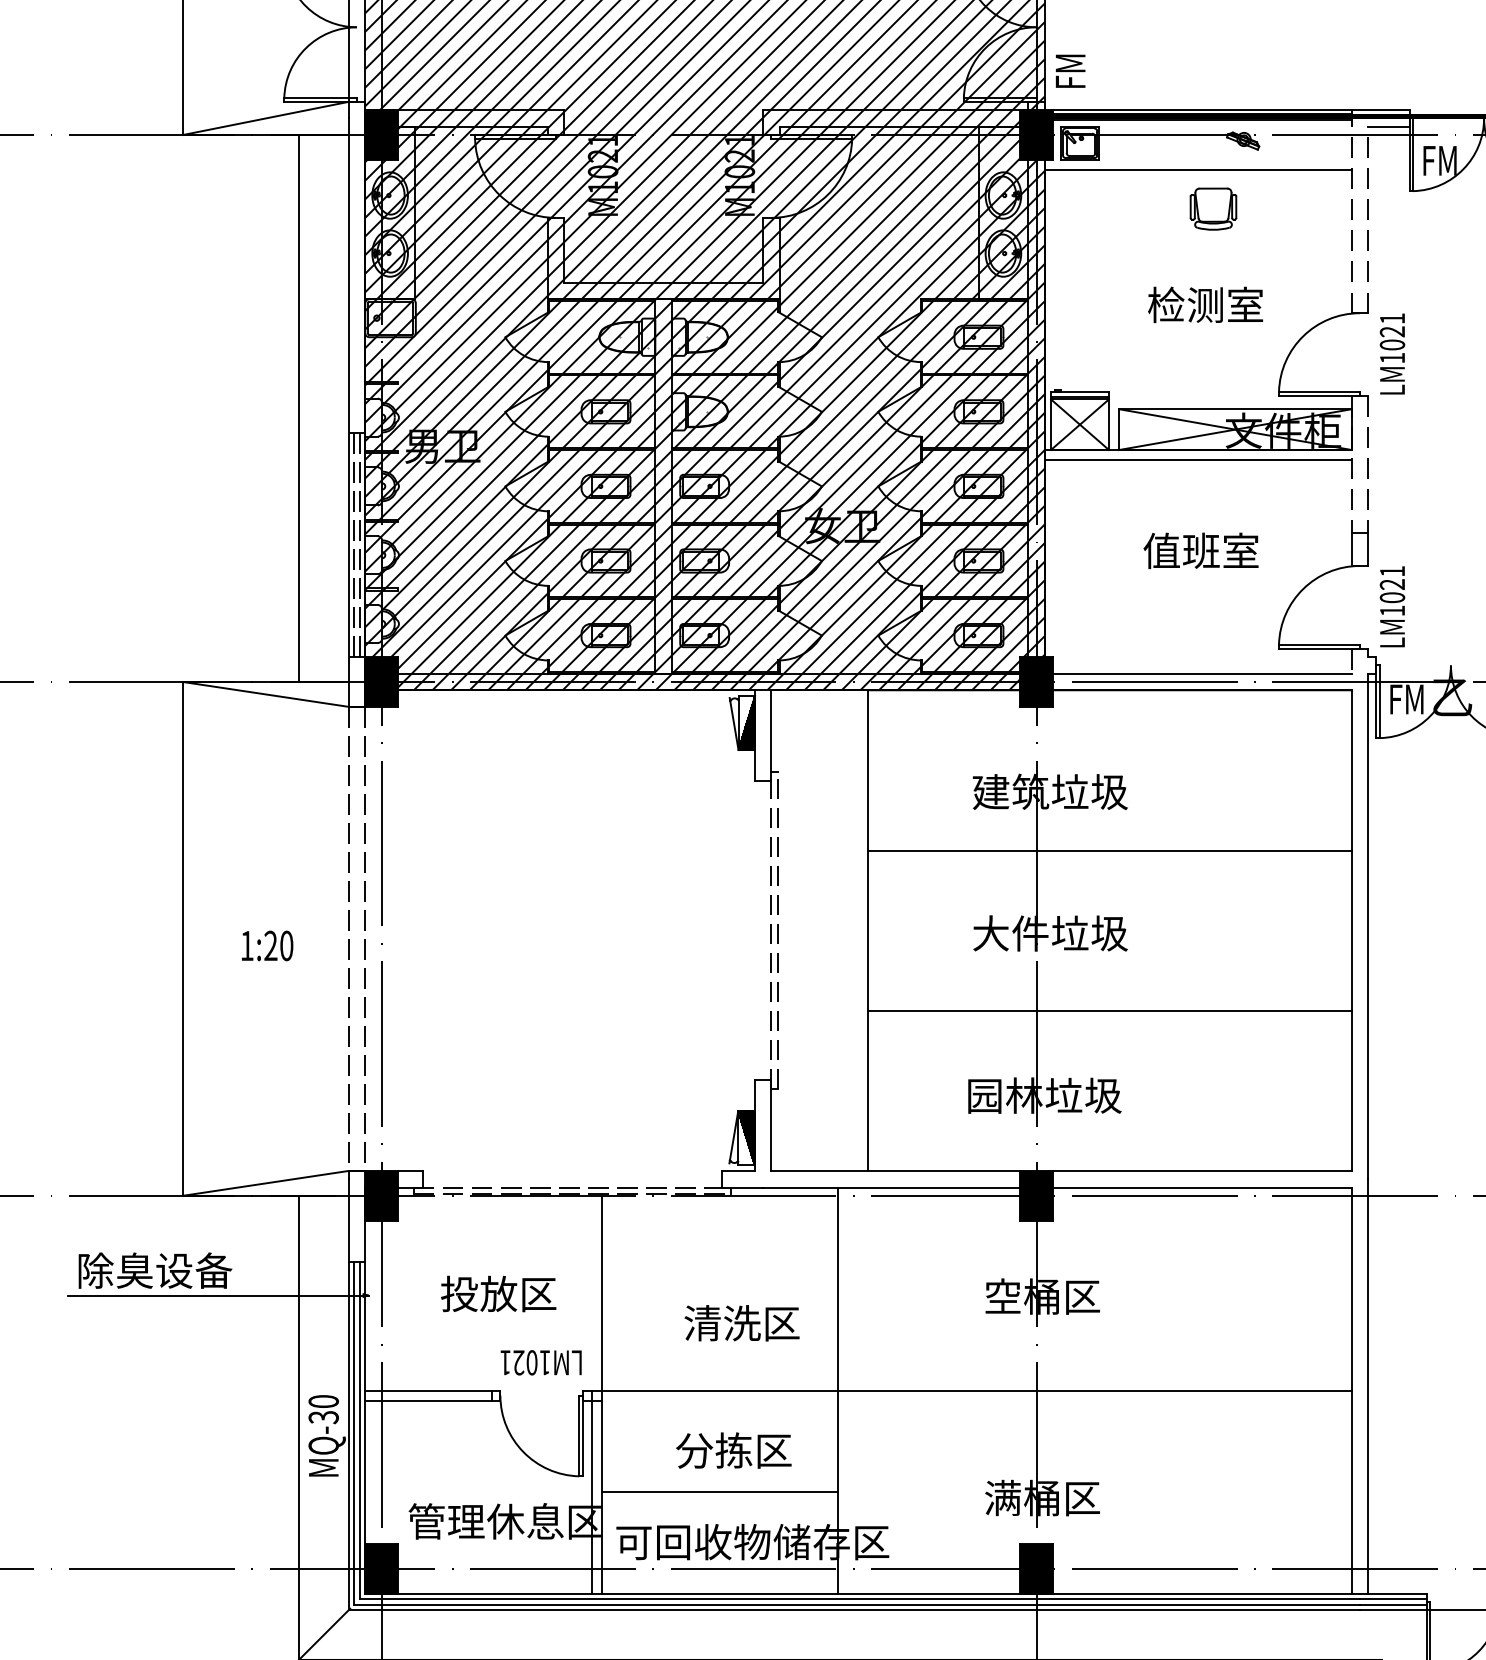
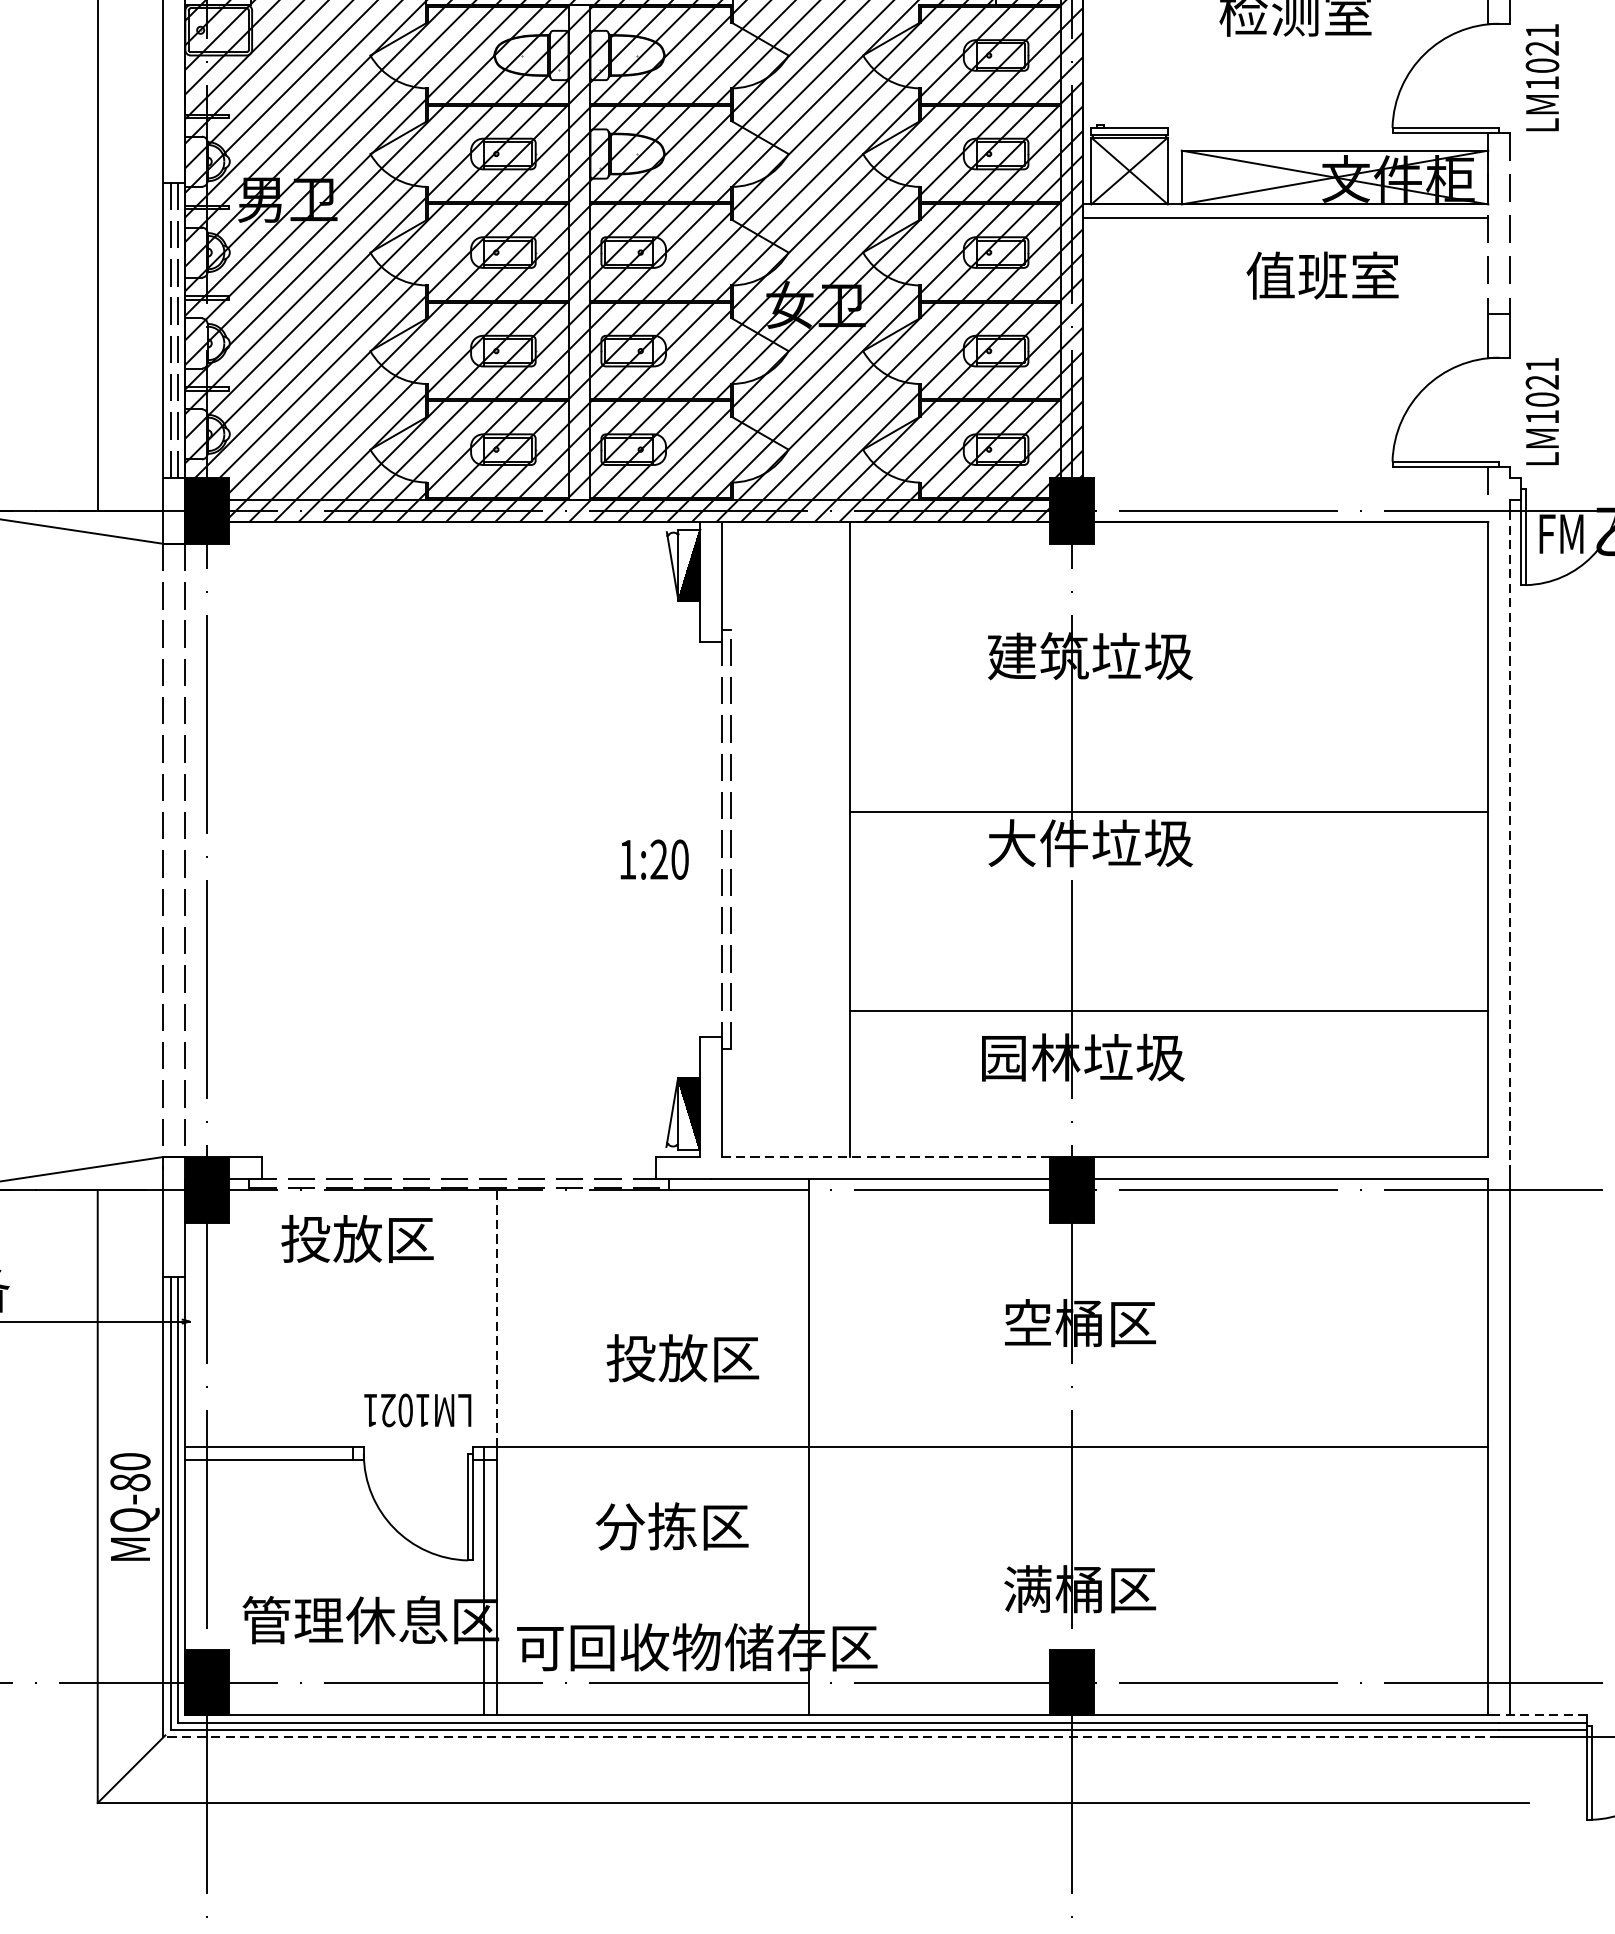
text: (1200, 550) -> (1321, 275), moved
line: (1202, 673) -> (1291, 499), removed
line: (1109, 850) -> (1168, 811), moved
line: (1368, 930) -> (1510, 839), solid -> dashed
text: (267, 945) -> (654, 859), moved
line: (1109, 1010) -> (1168, 1011), moved
line: (895, 1170) -> (885, 1156), solid -> dashed
line: (601, 1292) -> (497, 1317), solid -> dashed
text: (498, 1293) -> (357, 1238), moved
text: (722, 1323) -> (657, 1358), 清洗区 -> 投放区
text: (323, 1417) -> (130, 1482), MQ-30 -> MQ-80
line: (719, 1492) -> (653, 1581), removed
line: (1392, 1593) -> (1542, 1715), solid -> dashed
line: (854, 1610) -> (831, 1737), solid -> dashed

